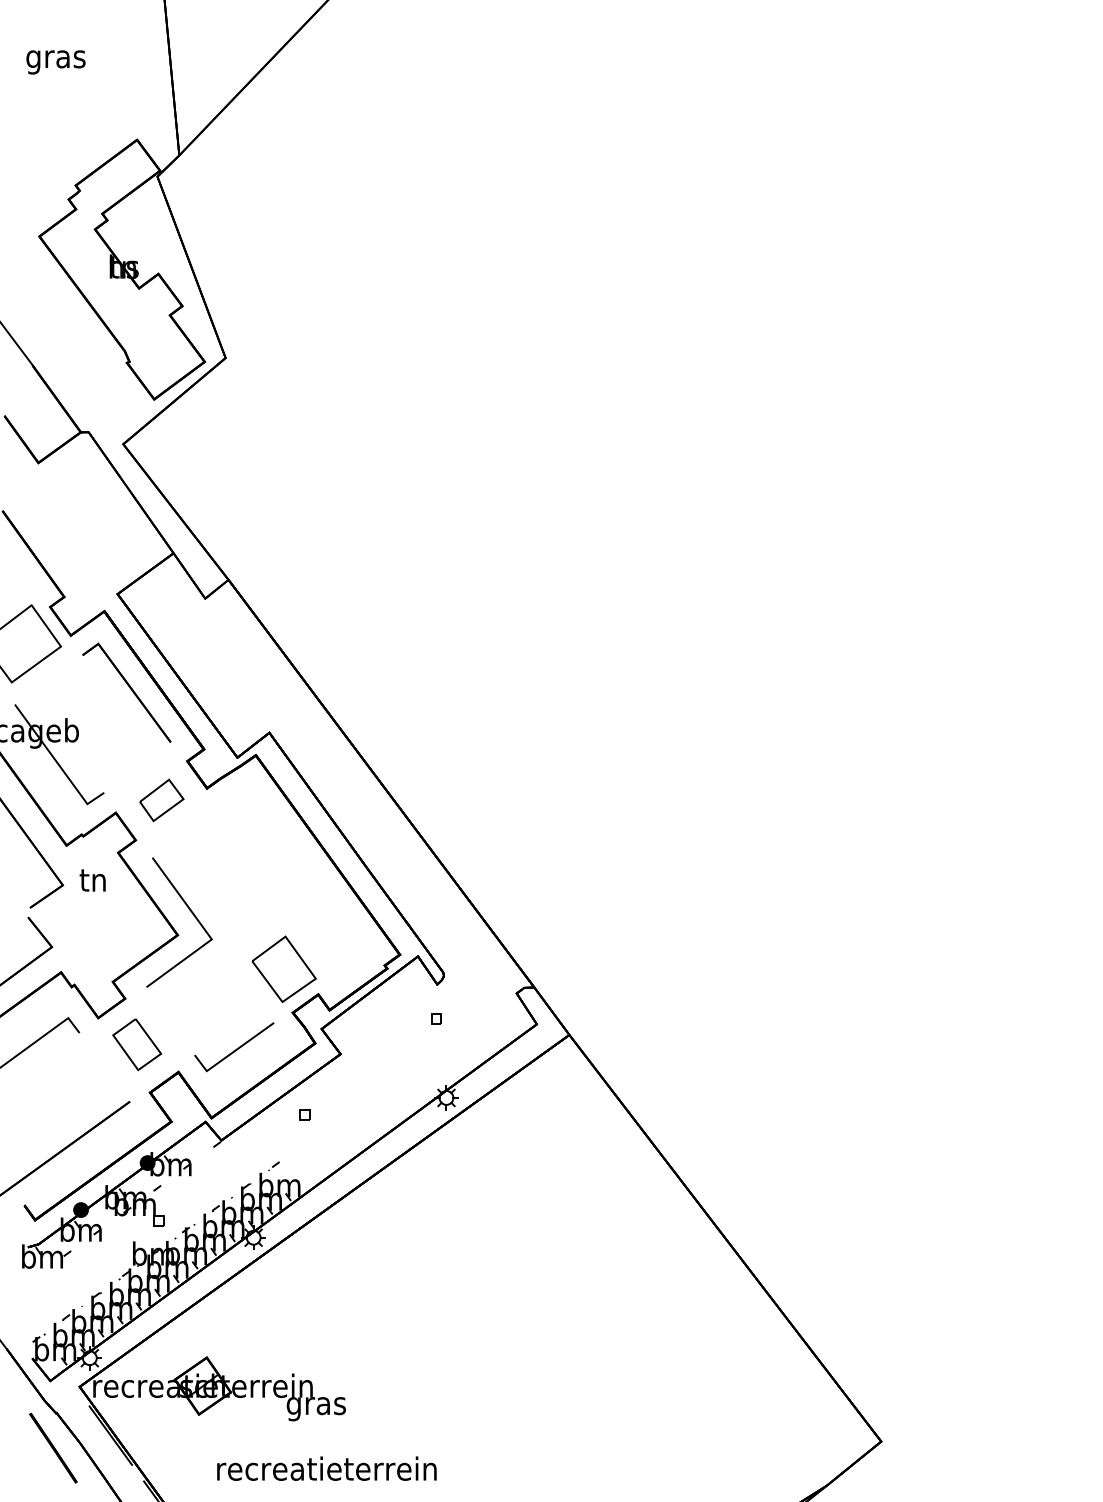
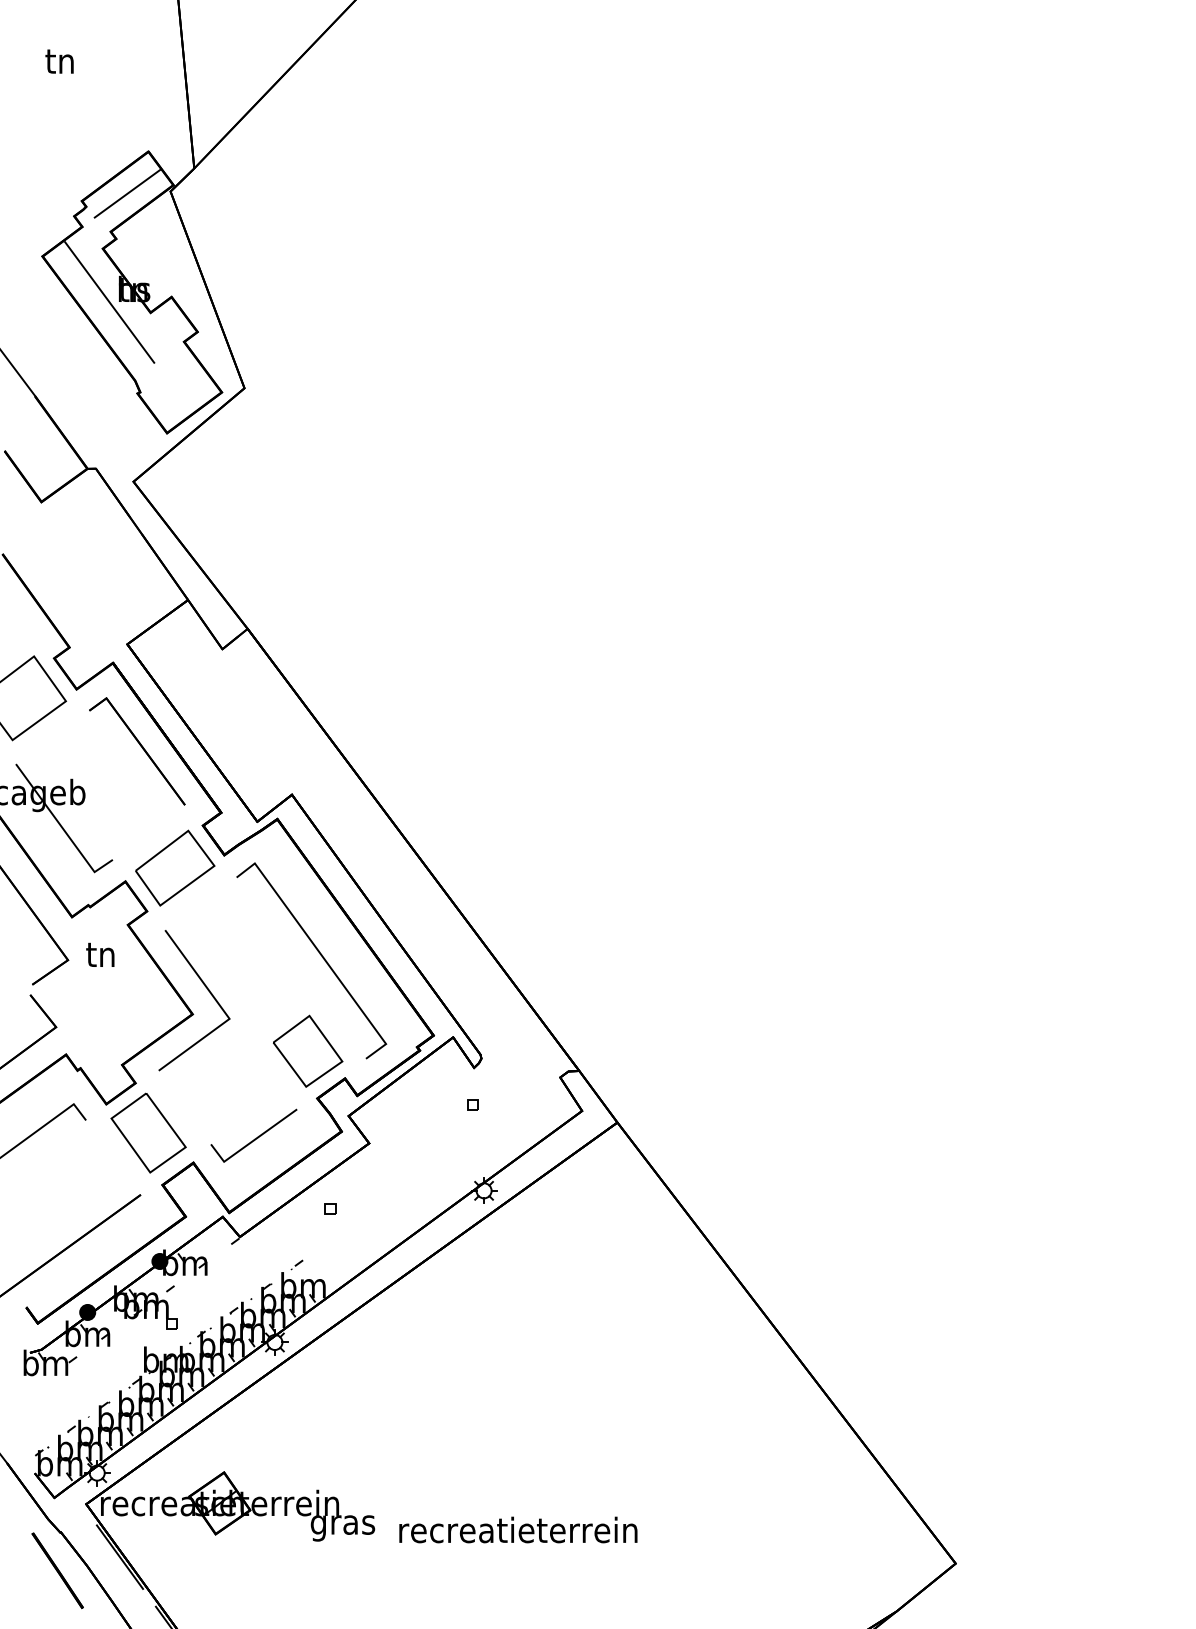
text: (55, 59) -> (60, 64), gras -> tn
line: (117, 178) -> (127, 193), added
line: (101, 278) -> (109, 302), added
part: (161, 799) -> (175, 867), size x1.67
line: (294, 880) -> (319, 954), added
part: (137, 1044) -> (148, 1132), size x1.43
text: (327, 1468) -> (518, 1529), moved

